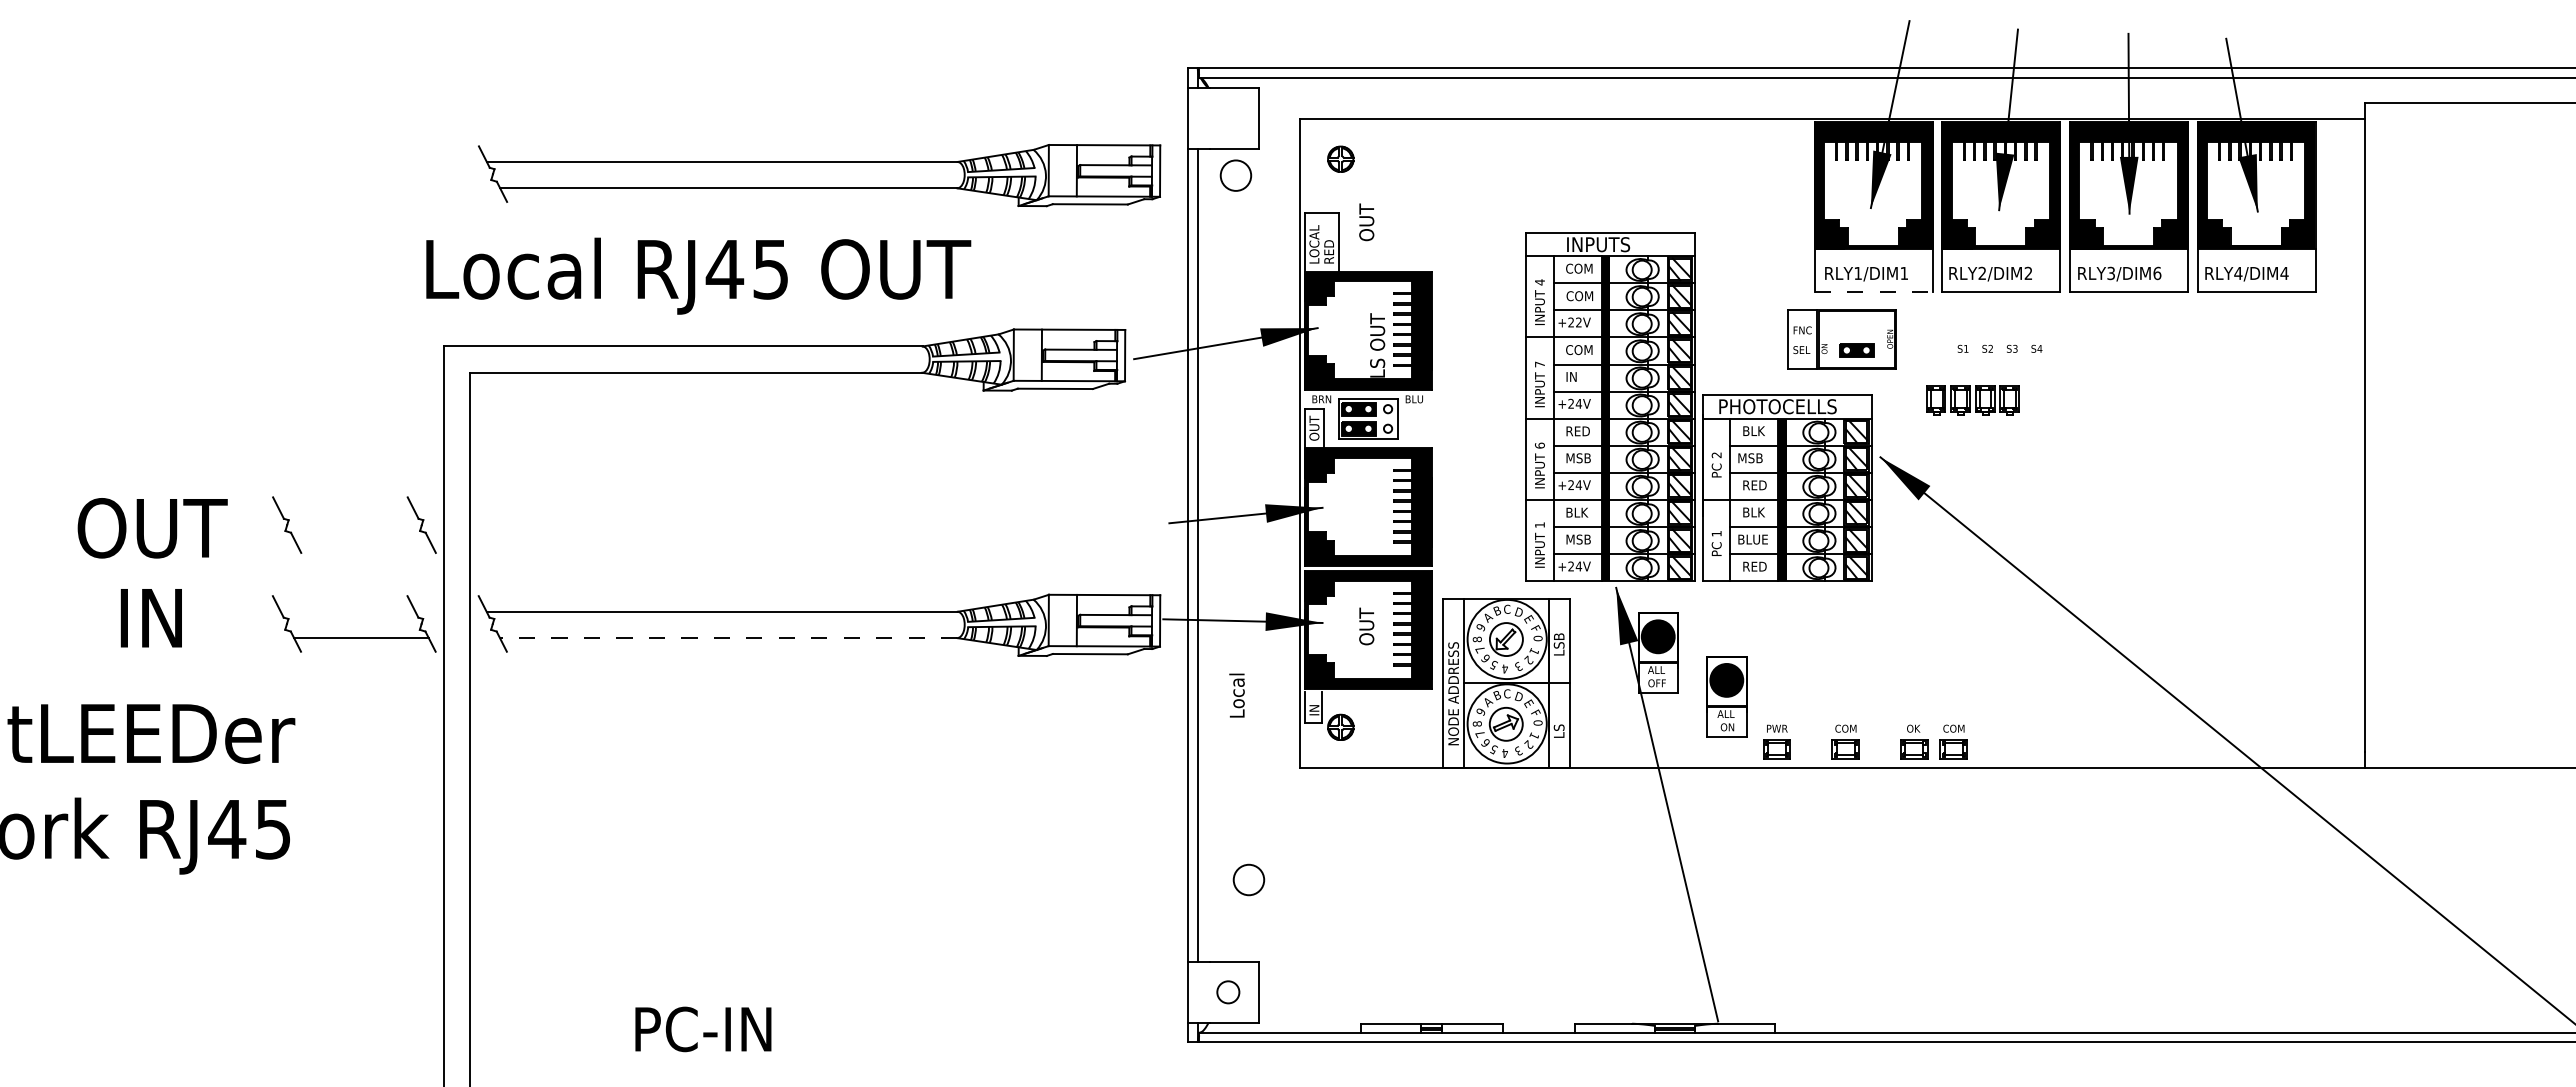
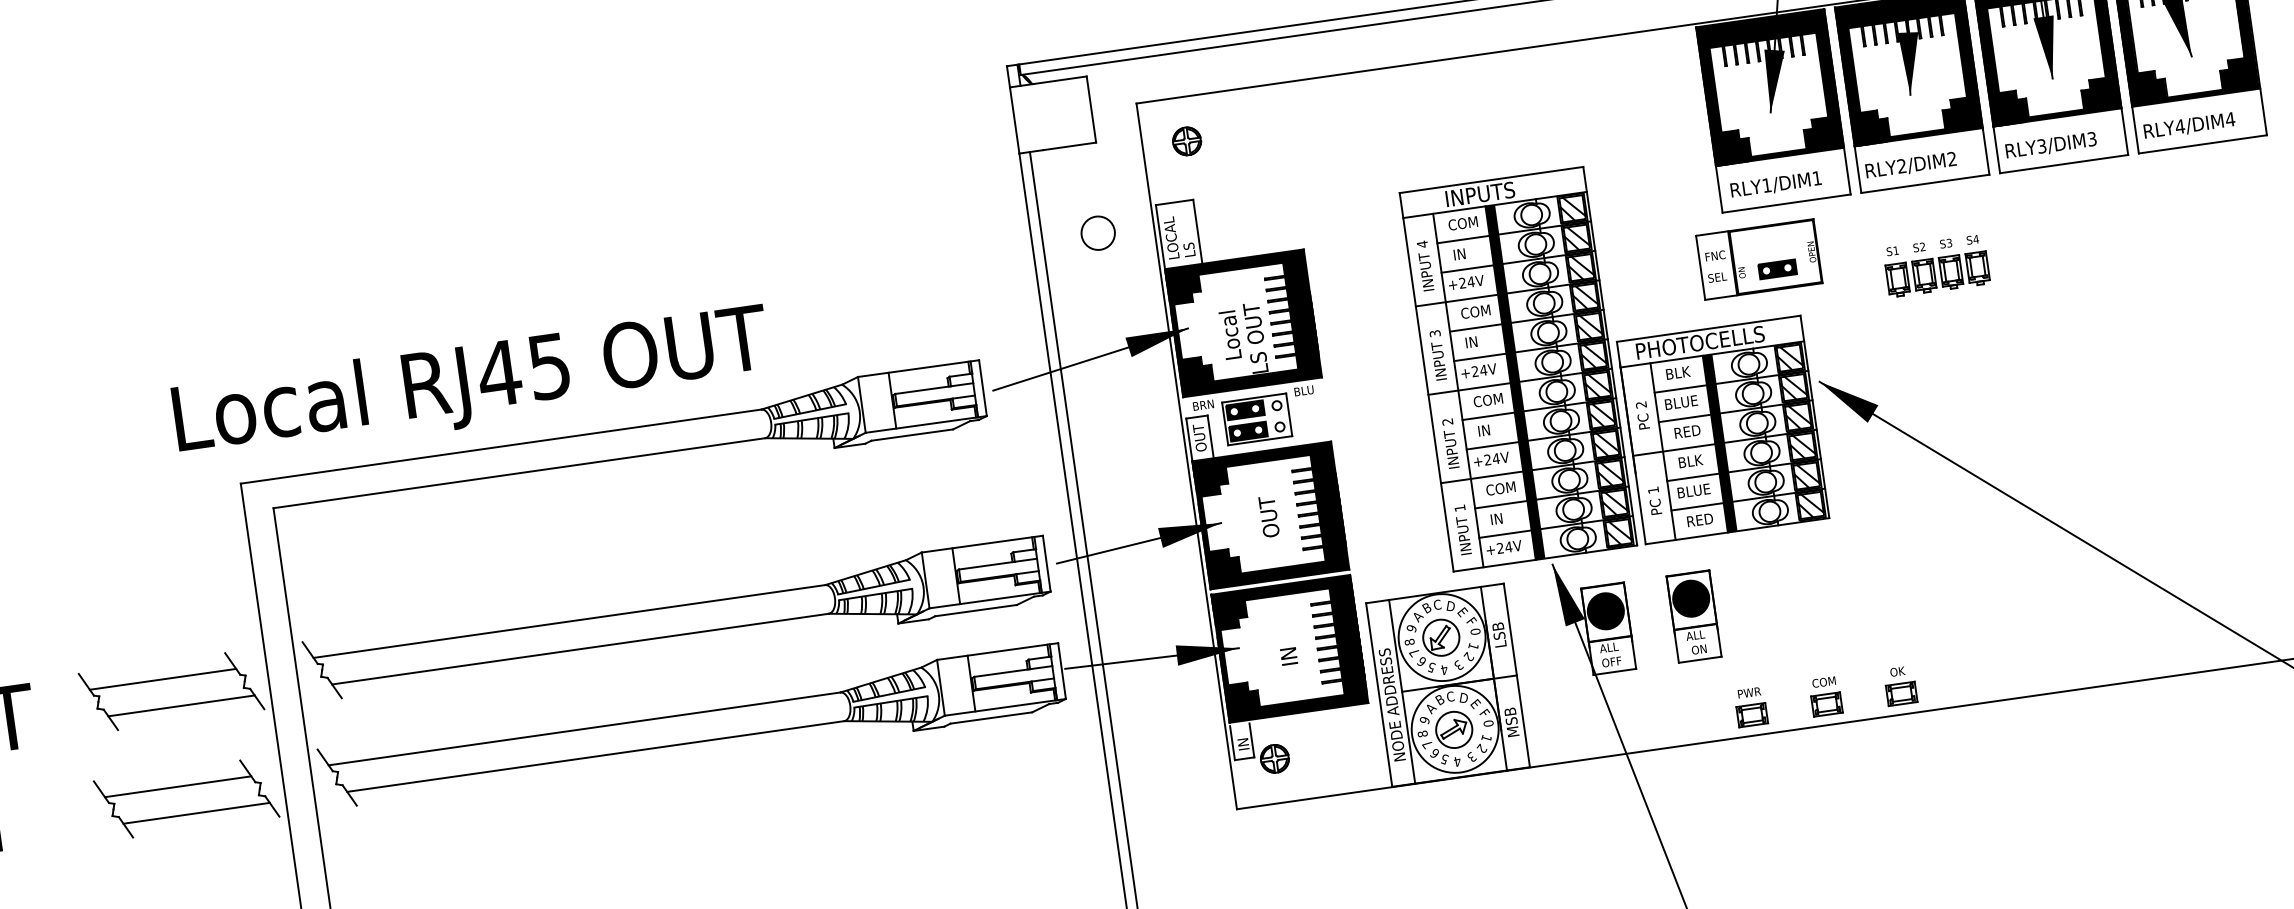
part: (819, 175) -> (677, 621), moved
circle: (1235, 175) -> (1097, 233), moved
text: (1366, 222) -> (1268, 516), moved
text: (1329, 251) -> (1188, 243), RED -> LS
text: (2157, 273) -> (2092, 139), RLY3/DIM6 -> RLY3/DIM3
text: (698, 275) -> (471, 384), moved
line: (1873, 292) -> (1786, 203), dashed -> solid
text: (1579, 296) -> (1467, 253), COM -> IN
text: (1578, 322) -> (1470, 282), +22V -> +24V
text: (1539, 364) -> (1434, 333), 7 -> 3
part: (1972, 400) -> (1937, 274), moved
text: (1579, 431) -> (1488, 400), RED -> COM
text: (1539, 445) -> (1447, 421), 6 -> 2
text: (1578, 458) -> (1491, 429), MSB -> IN
text: (1753, 458) -> (1681, 402), MSB -> BLUE
line: (348, 512) -> (163, 678), added
text: (1579, 512) -> (1501, 488), BLK -> COM
line: (361, 539) -> (181, 706), added
text: (1578, 539) -> (1504, 517), MSB -> IN
line: (347, 611) -> (177, 786), added
text: (1366, 626) -> (1287, 645), OUT -> IN
line: (728, 638) -> (595, 756), dashed -> solid
text: (1236, 695) -> (1229, 335), moved
part: (1726, 696) -> (1693, 616), moved
text: (1558, 723) -> (1510, 720), LS -> MSB
part: (1953, 741) -> (1942, 679), removed

